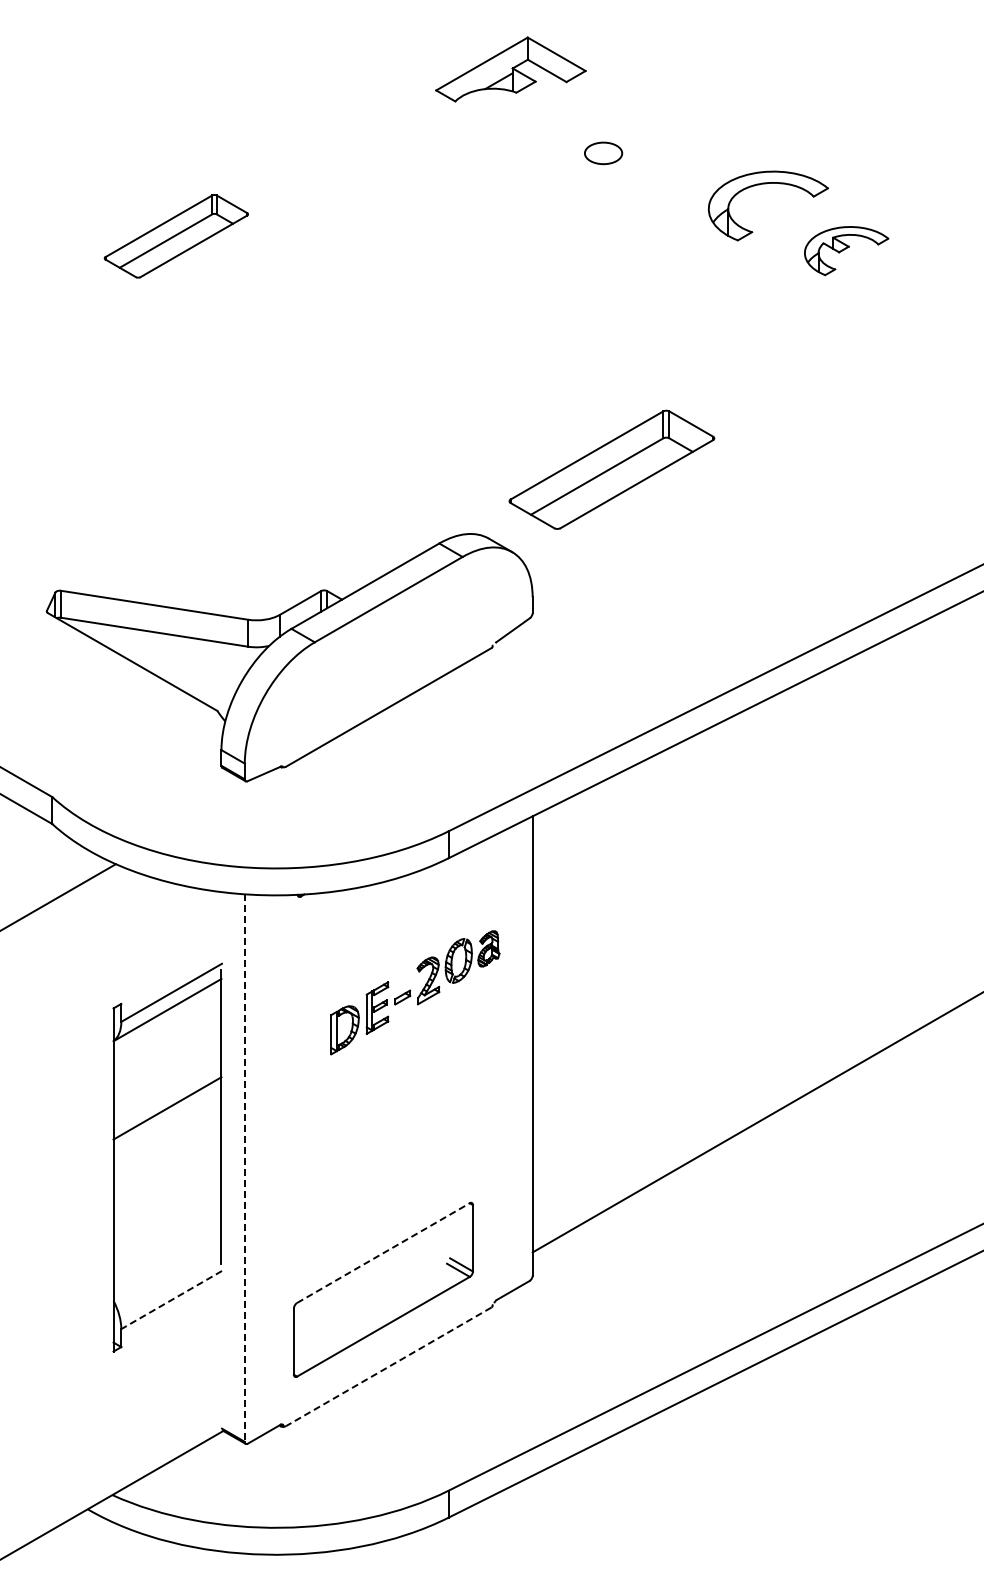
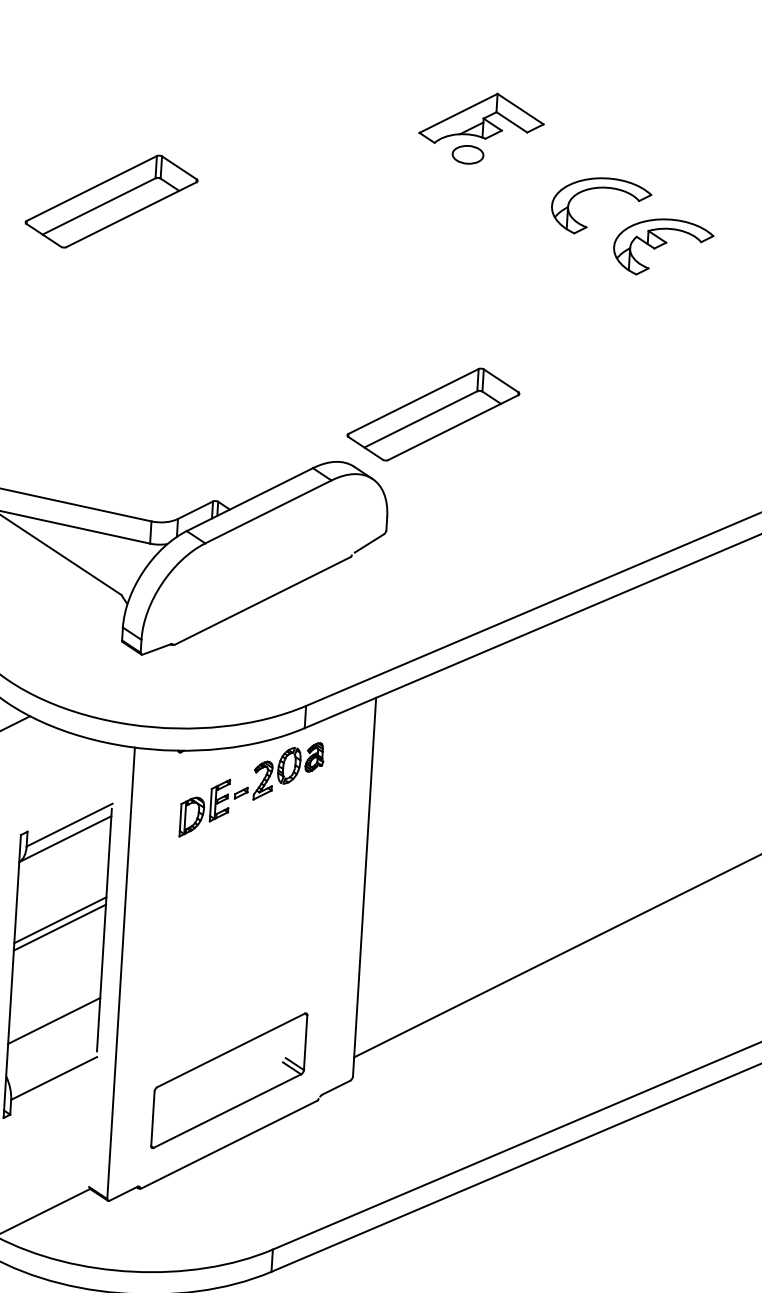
part: (510, 69) -> (481, 119), moved
part: (176, 236) -> (111, 201), size x1.43
part: (846, 250) -> (663, 247), size x1.43
part: (611, 469) -> (433, 414), moved
part: (415, 992) -> (252, 789), moved
line: (167, 1117) -> (59, 927), added
line: (244, 1168) -> (120, 973), dashed -> solid
line: (167, 1230) -> (54, 1020), added
line: (383, 1253) -> (231, 1050), dashed -> solid
line: (171, 1300) -> (53, 1078), dashed -> solid
line: (388, 1366) -> (229, 1144), dashed -> solid

